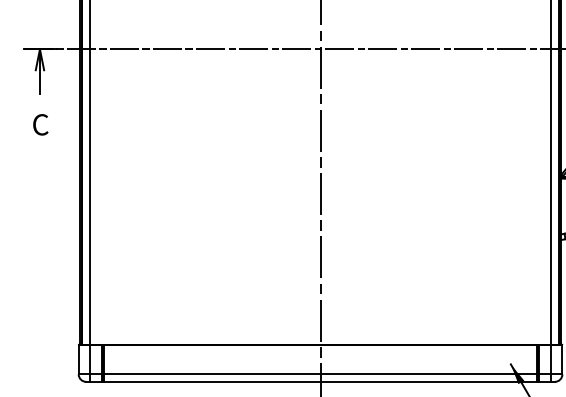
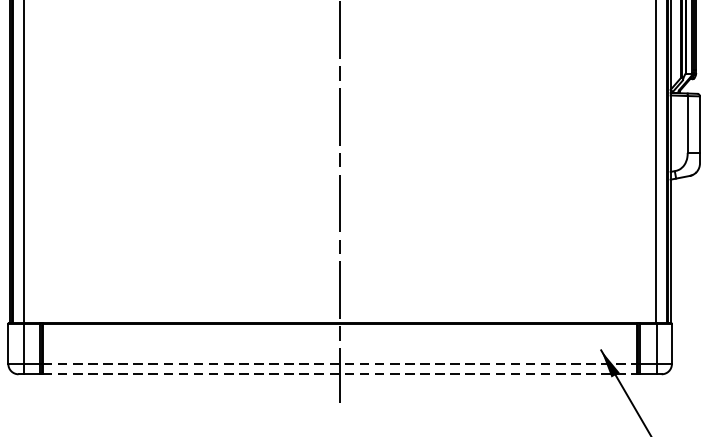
line: (320, 374) -> (340, 364), solid -> dashed
line: (320, 381) -> (340, 373), solid -> dashed

